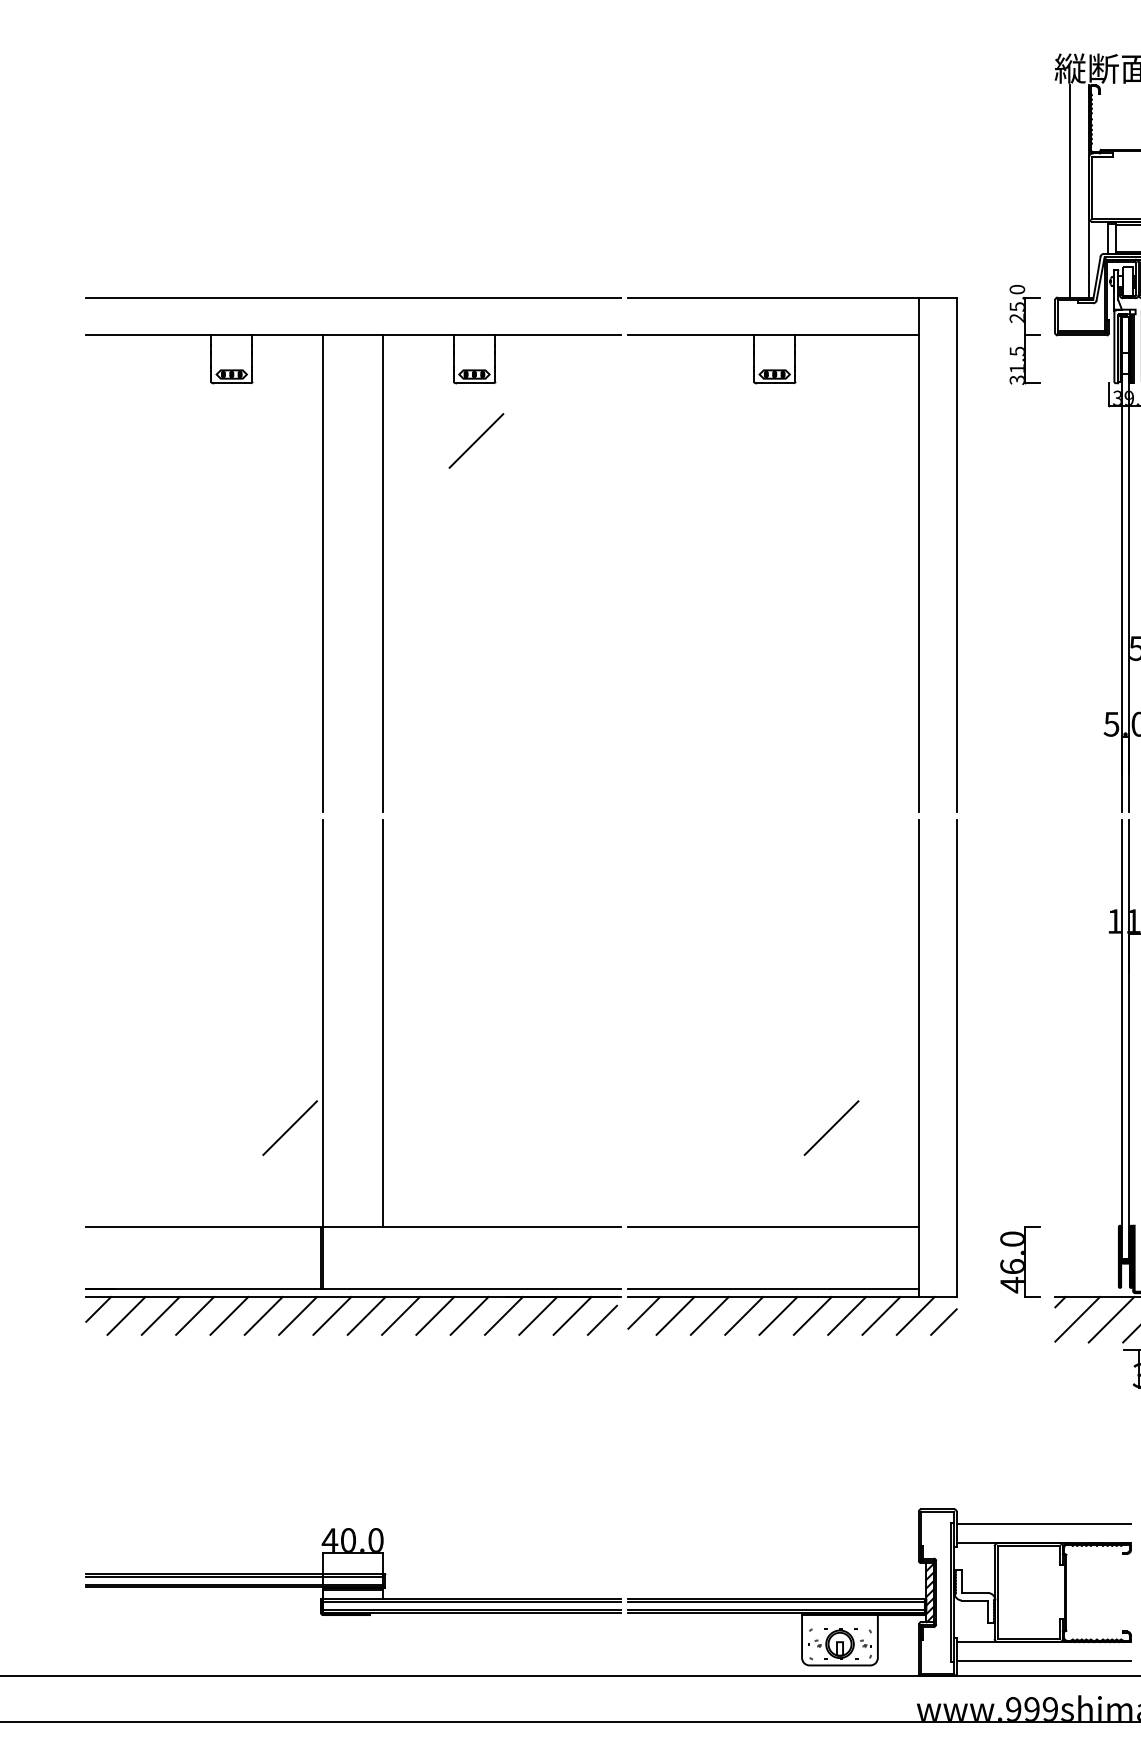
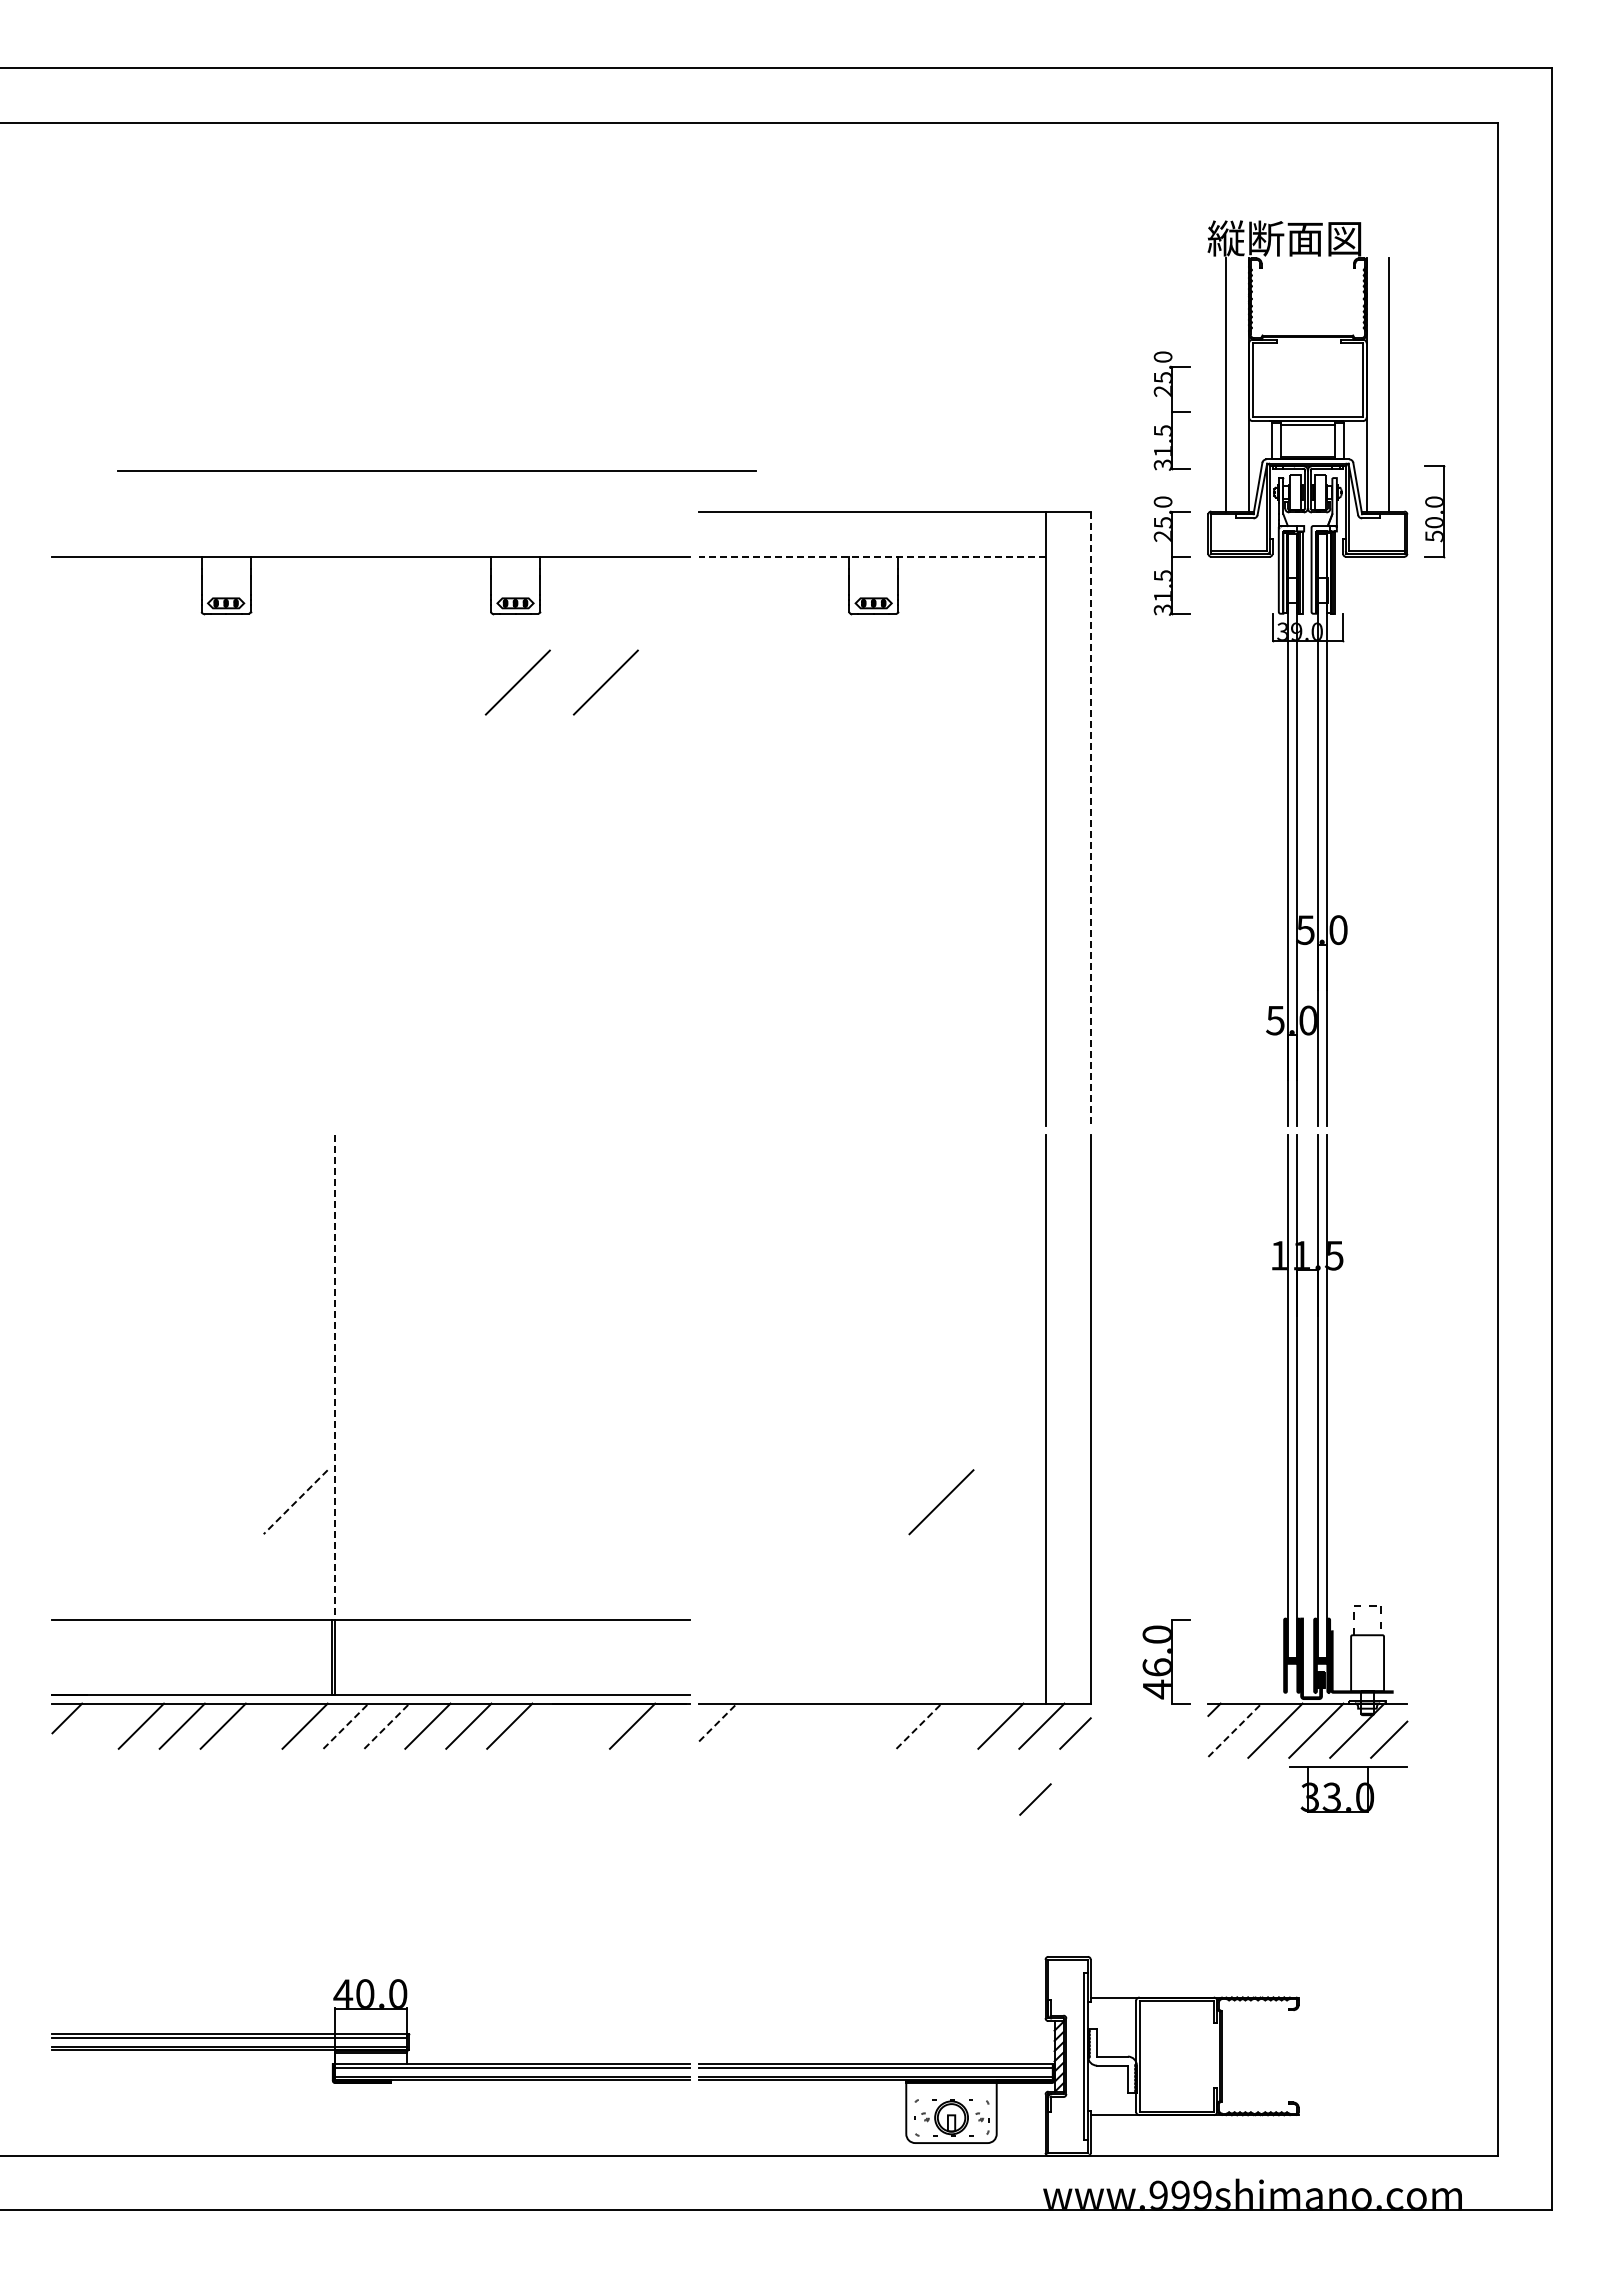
part: (1024, 212) -> (1171, 410), added
line: (352, 297) -> (436, 470), moved
line: (772, 335) -> (871, 556), solid -> dashed
line: (549, 440) -> (605, 682), added
line: (956, 555) -> (1090, 819), solid -> dashed
line: (322, 573) -> (334, 840), removed
line: (383, 573) -> (407, 840), removed
line: (322, 1023) -> (334, 1377), solid -> dashed
line: (383, 1023) -> (407, 1377), removed
line: (289, 1128) -> (295, 1502), solid -> dashed
line: (773, 1227) -> (872, 1620), removed
line: (773, 1289) -> (872, 1694), removed
line: (644, 1312) -> (718, 1722), solid -> dashed
line: (126, 1315) -> (100, 1725), removed
line: (263, 1315) -> (263, 1725), removed
line: (503, 1315) -> (550, 1725), removed
line: (538, 1315) -> (591, 1725), removed
line: (674, 1315) -> (754, 1725), removed
line: (709, 1315) -> (795, 1725), removed
line: (743, 1315) -> (836, 1725), removed
line: (777, 1315) -> (877, 1725), removed
line: (846, 1315) -> (959, 1725), removed
line: (332, 1316) -> (346, 1726), solid -> dashed
line: (366, 1316) -> (386, 1726), solid -> dashed
line: (813, 1316) -> (919, 1726), solid -> dashed
line: (1077, 1319) -> (1234, 1730), solid -> dashed
line: (601, 1320) -> (667, 1731), removed
line: (910, 1377) -> (1035, 1799), added
line: (1043, 1524) -> (1194, 1974), removed
line: (1043, 1660) -> (1194, 2137), removed

